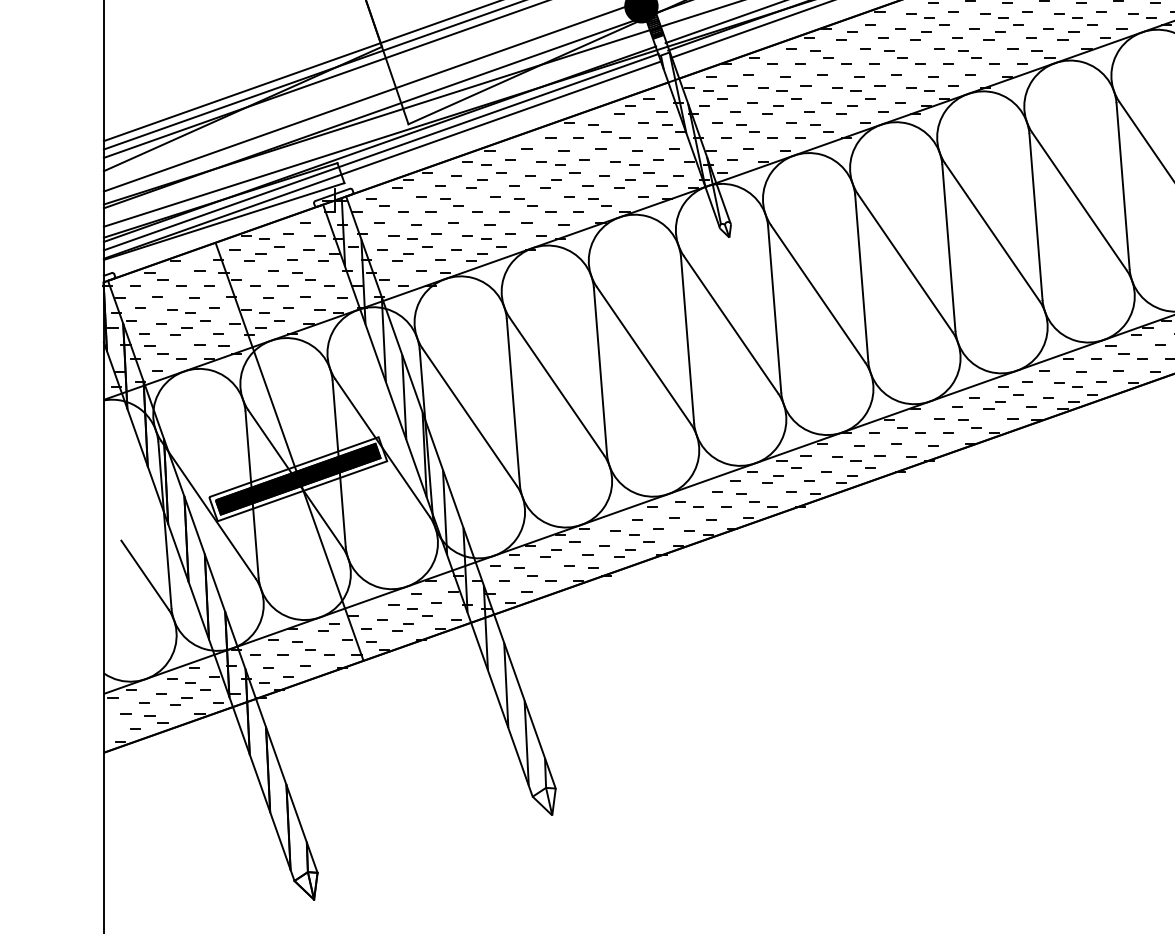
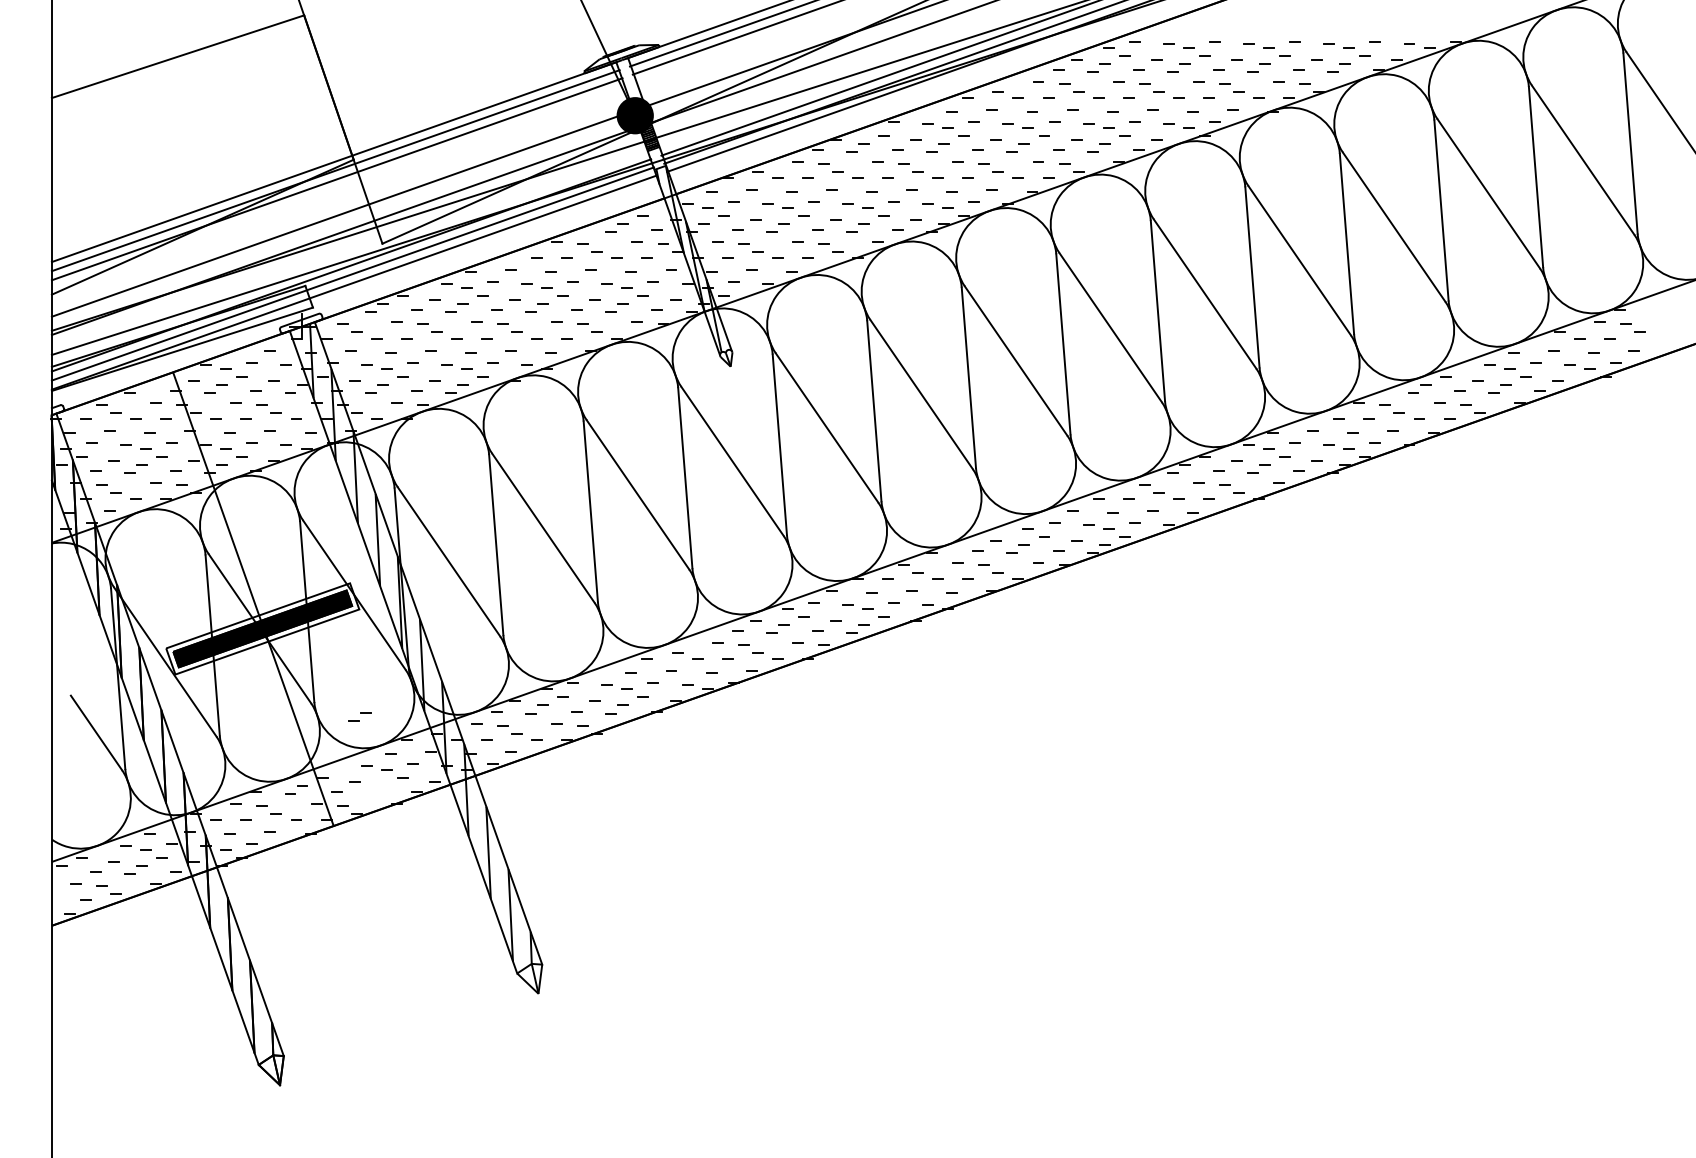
part: (403, 627) -> (359, 716), moved

